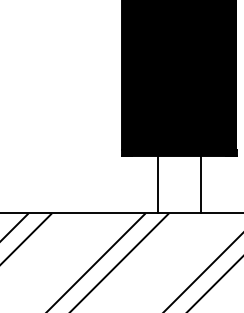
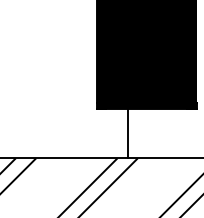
line: (201, 184) -> (166, 133), removed

